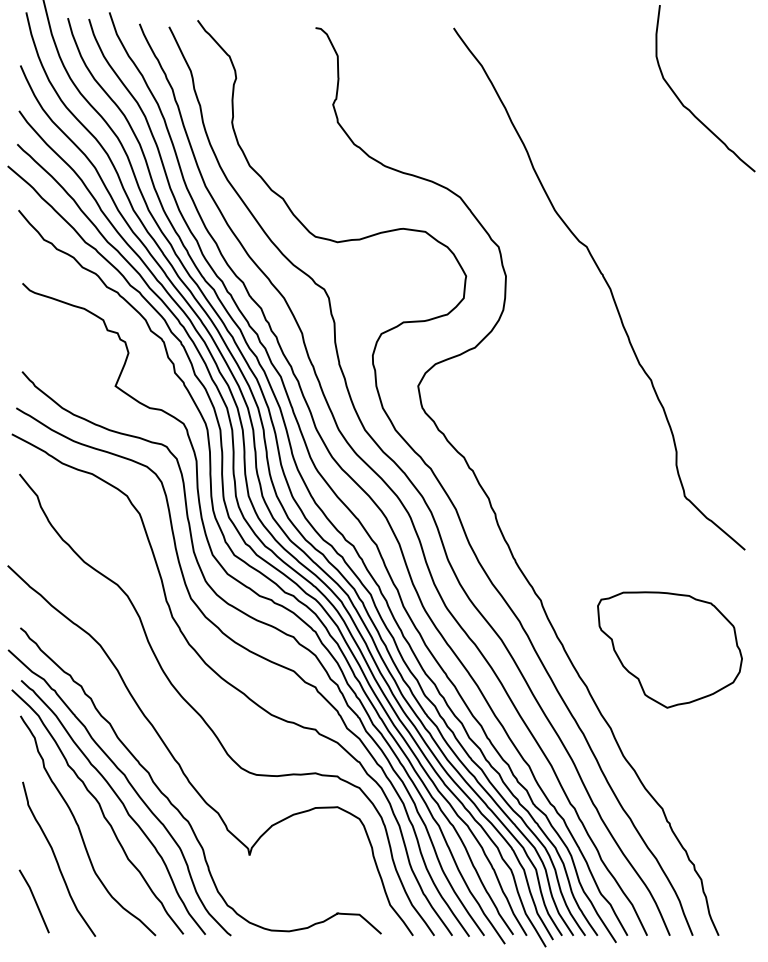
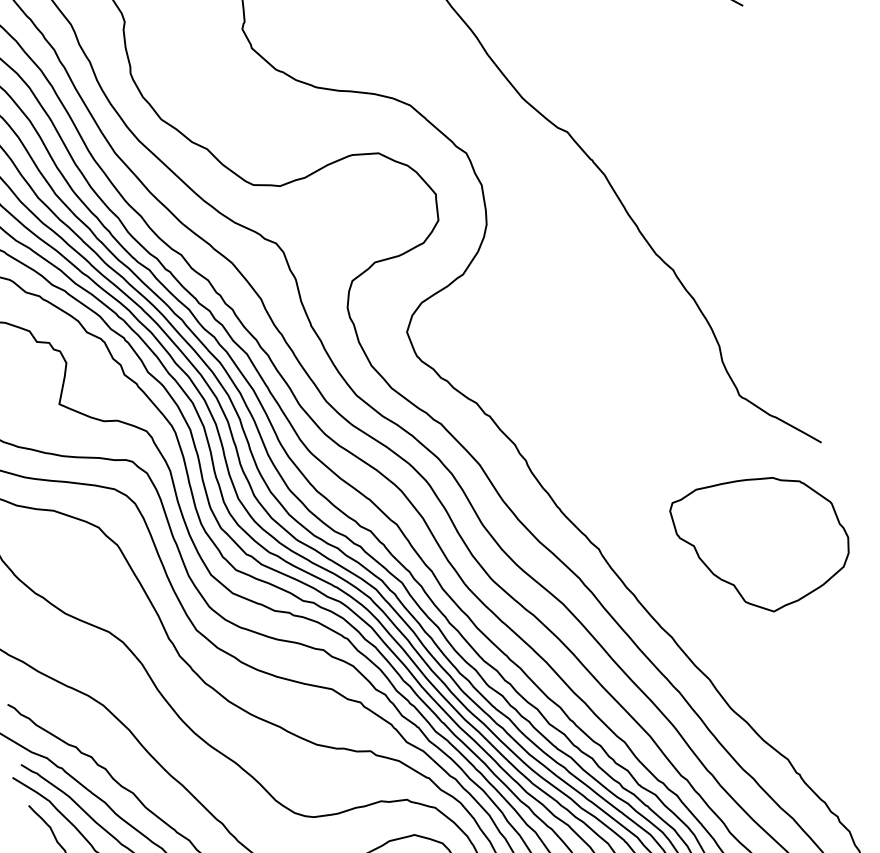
part: (669, 649) -> (762, 544), moved

